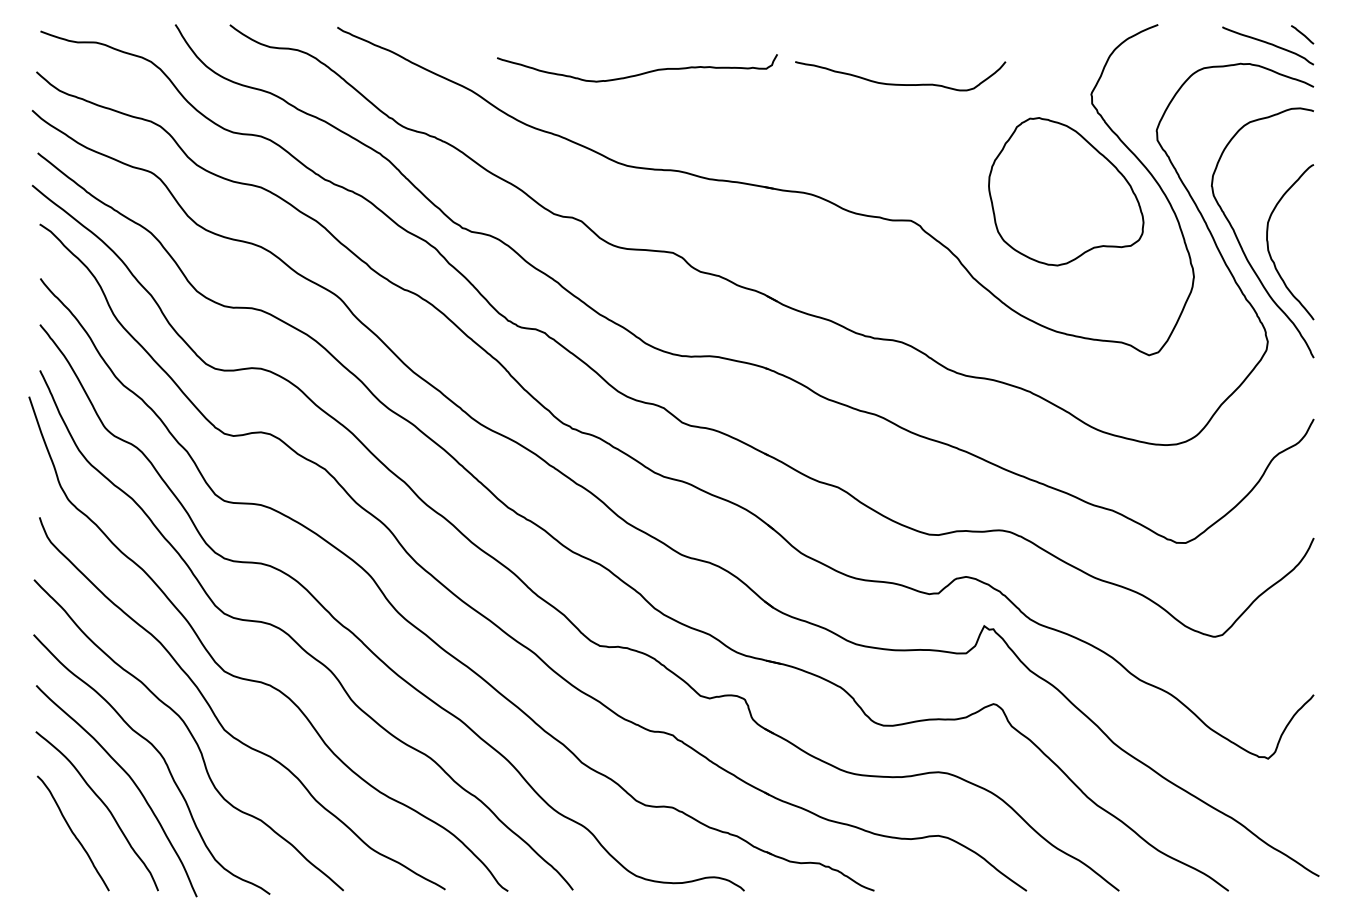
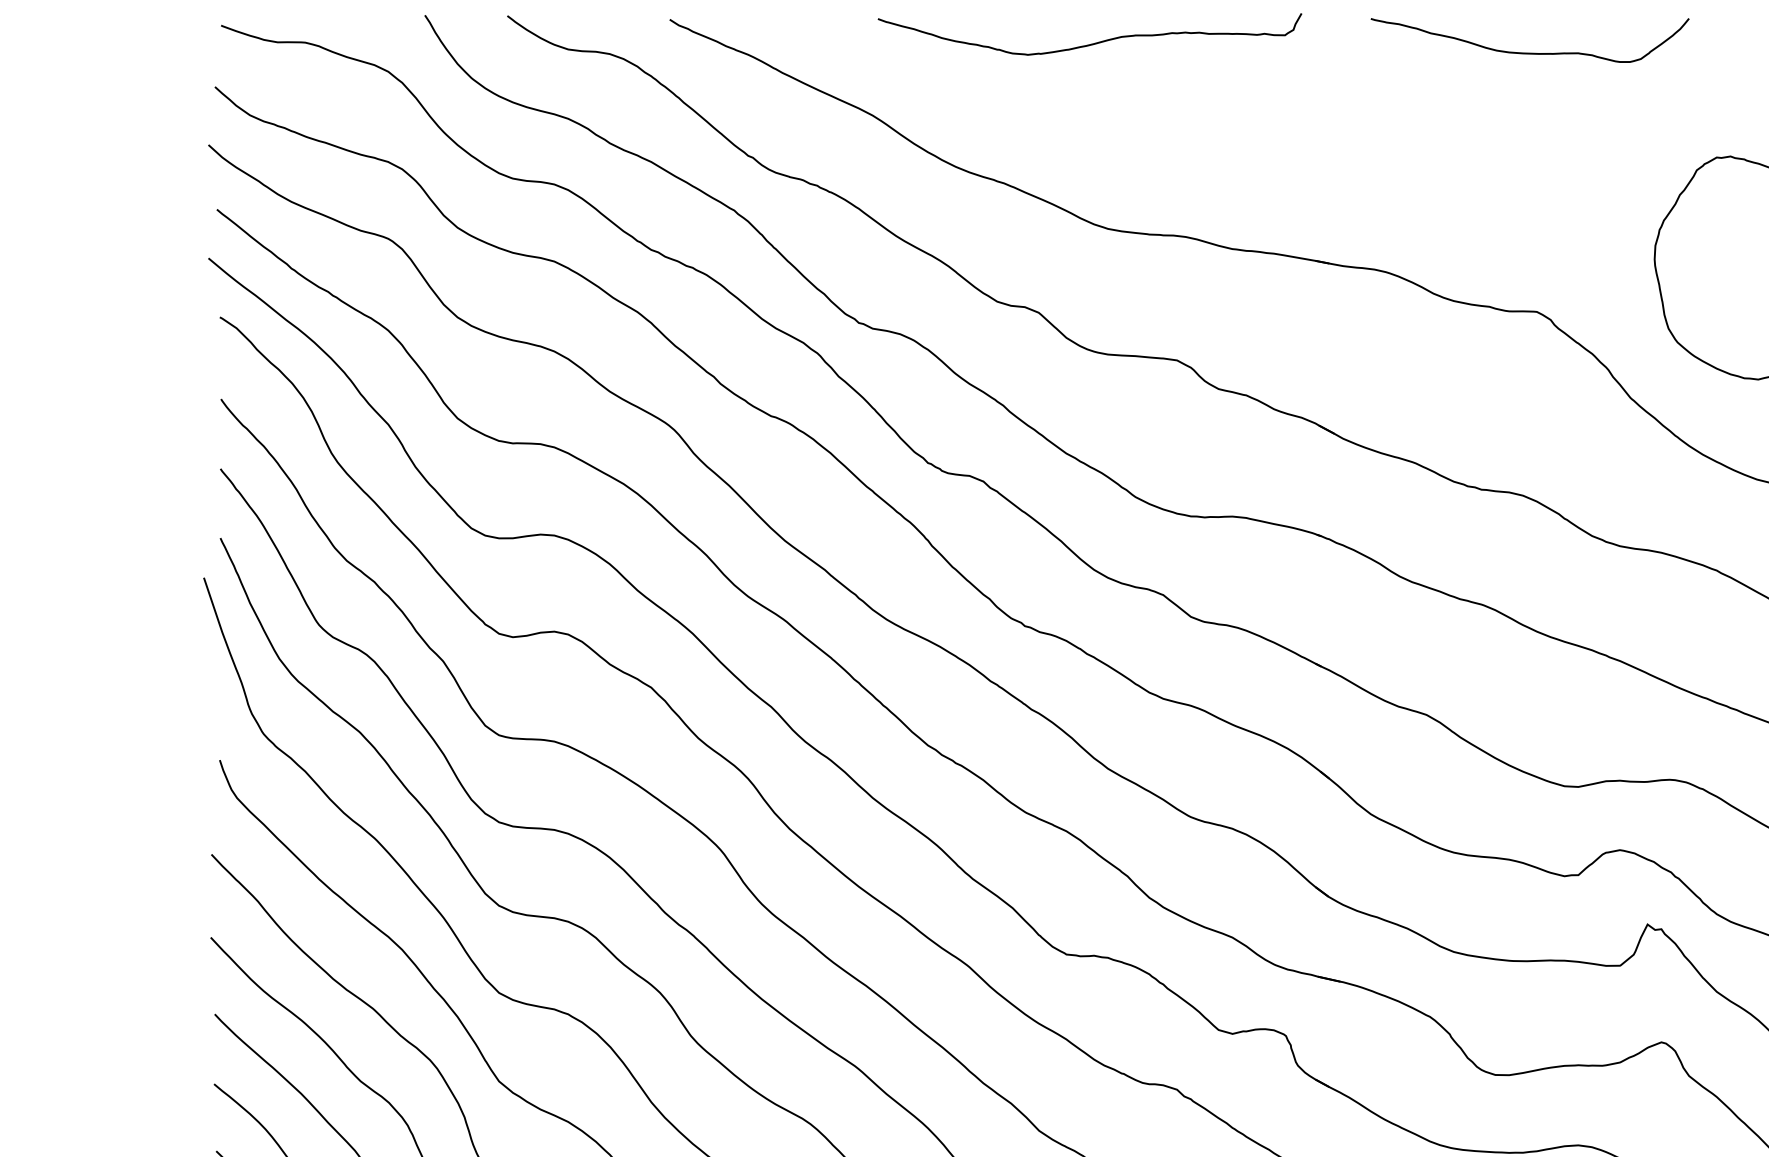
curve: (639, 73) -> (1093, 42), moved
curve: (897, 83) -> (1525, 51), moved

